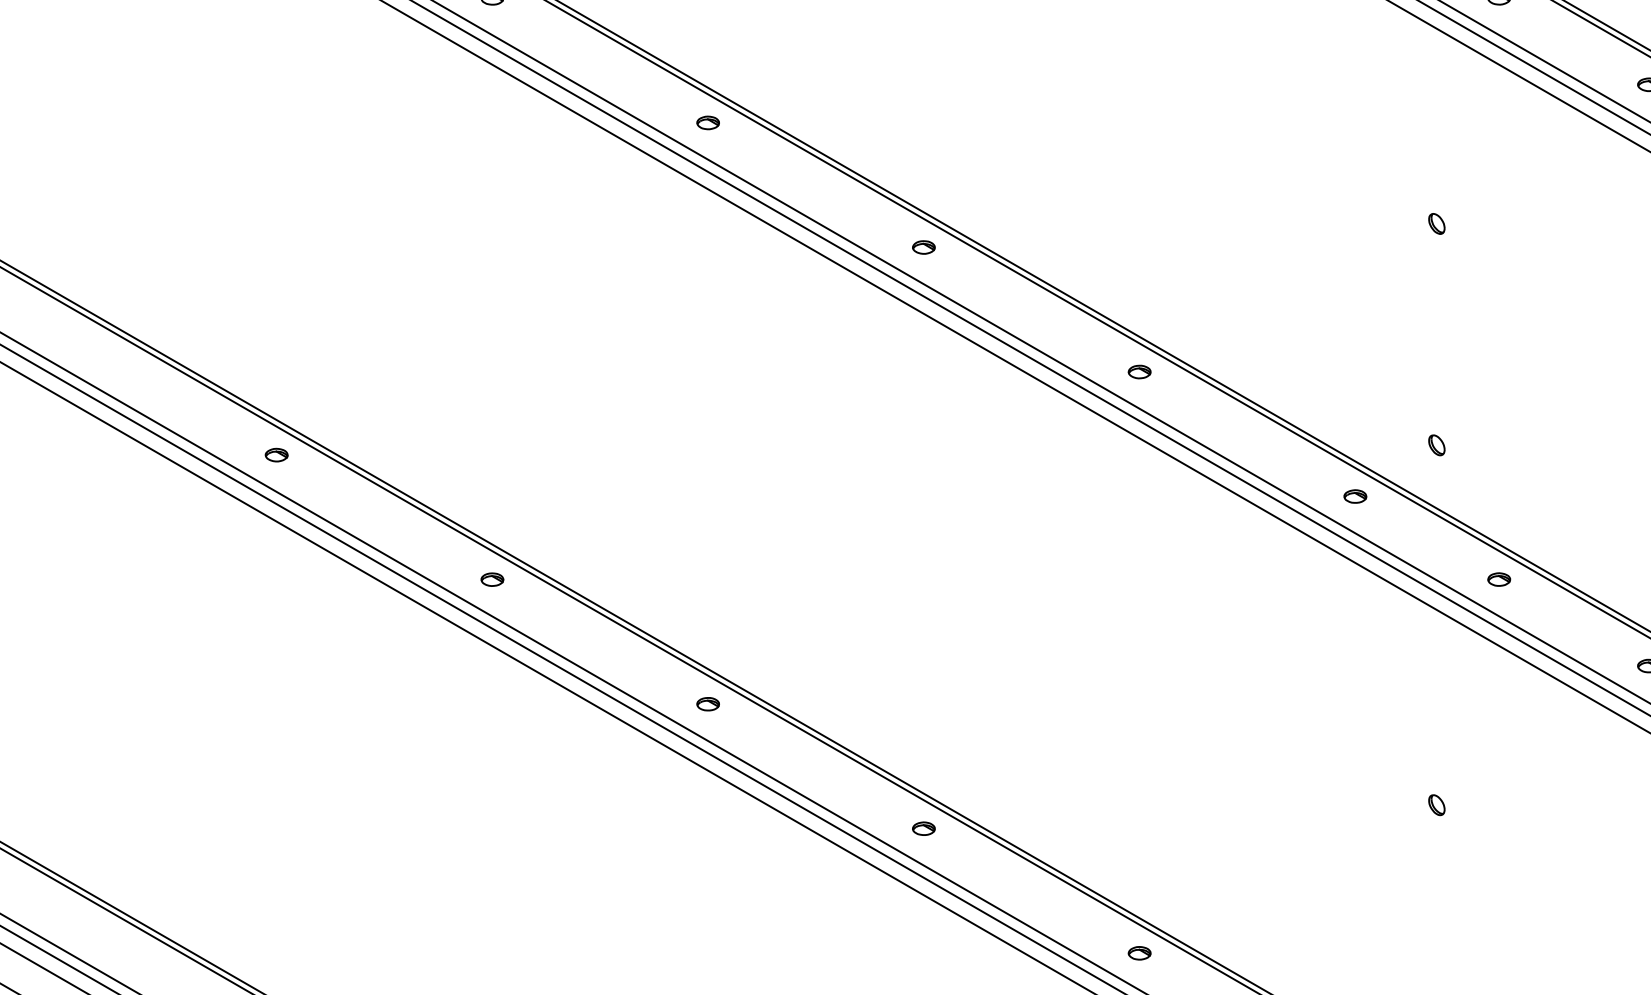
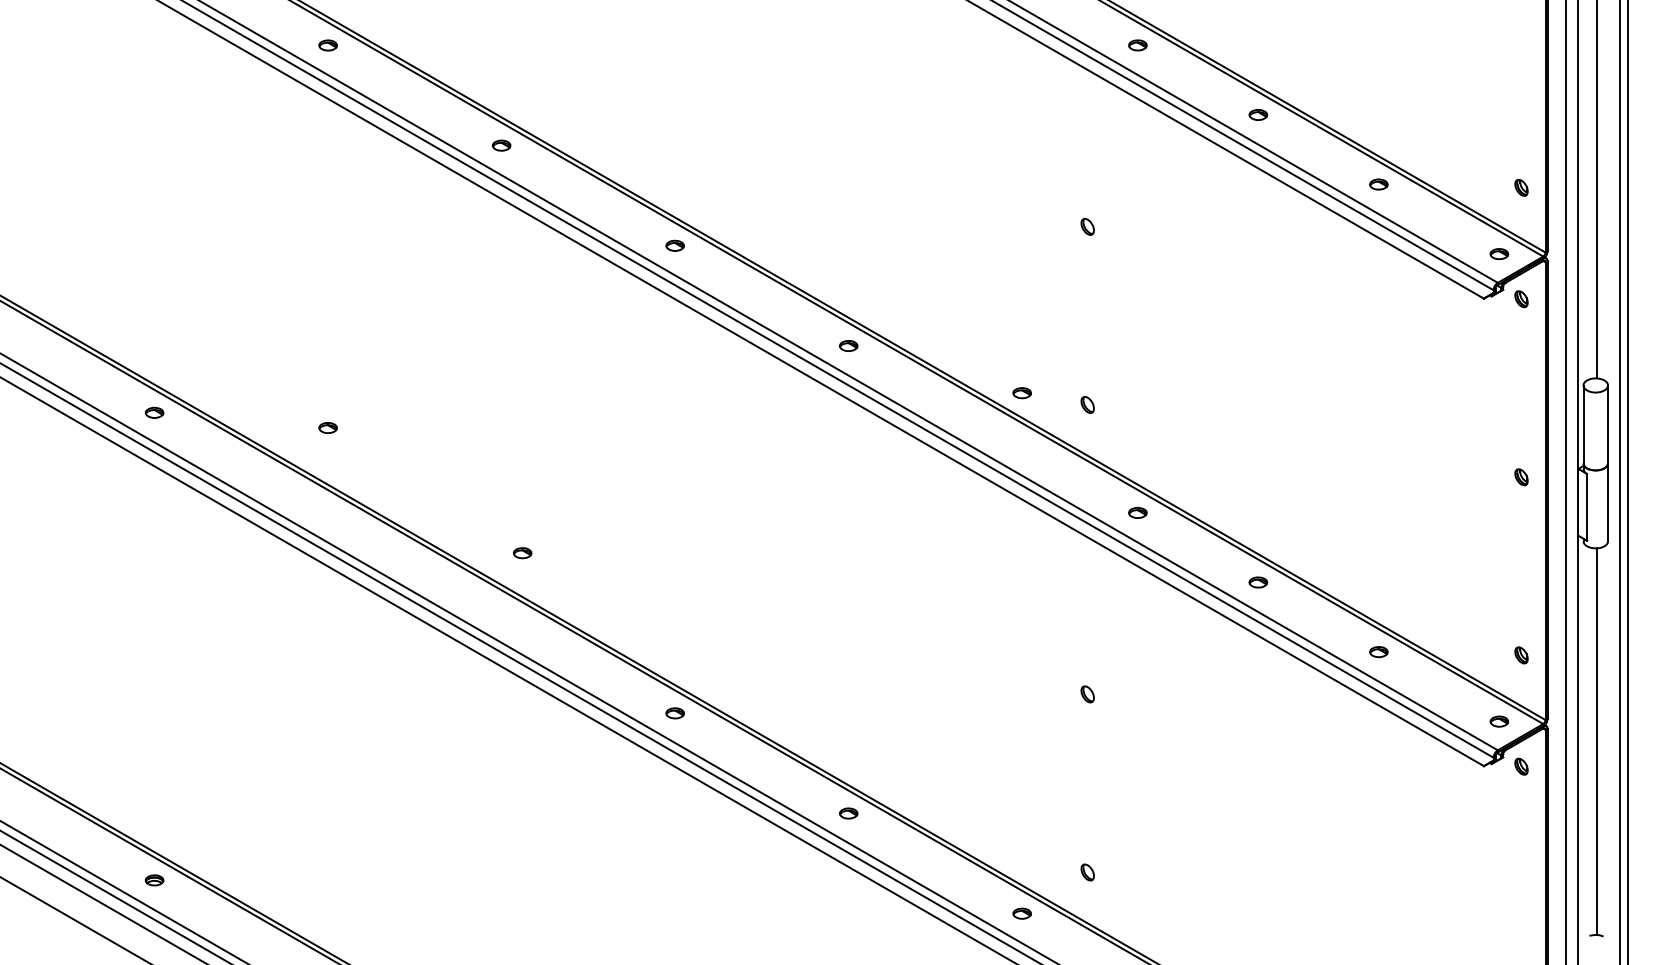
part: (1354, 496) -> (1021, 393), moved
part: (491, 580) -> (327, 428), moved
part: (708, 704) -> (522, 553), moved

